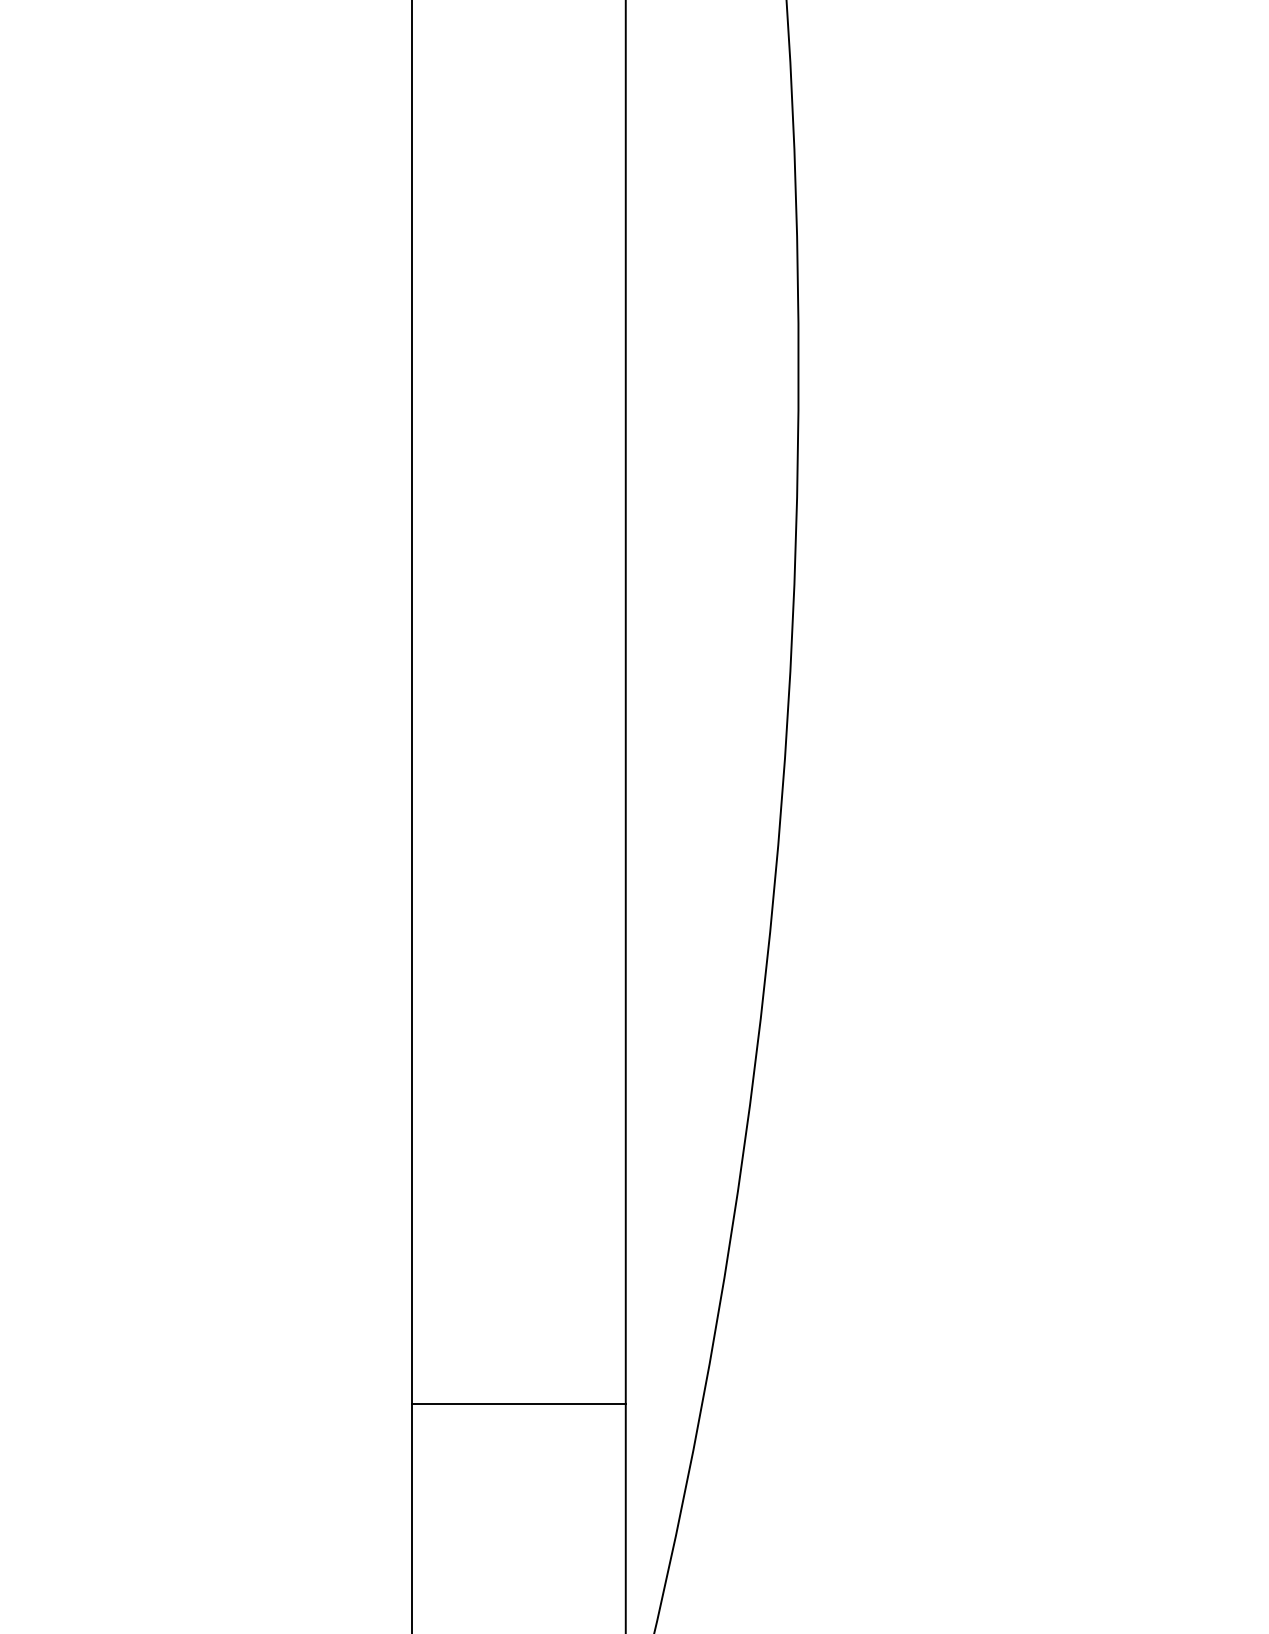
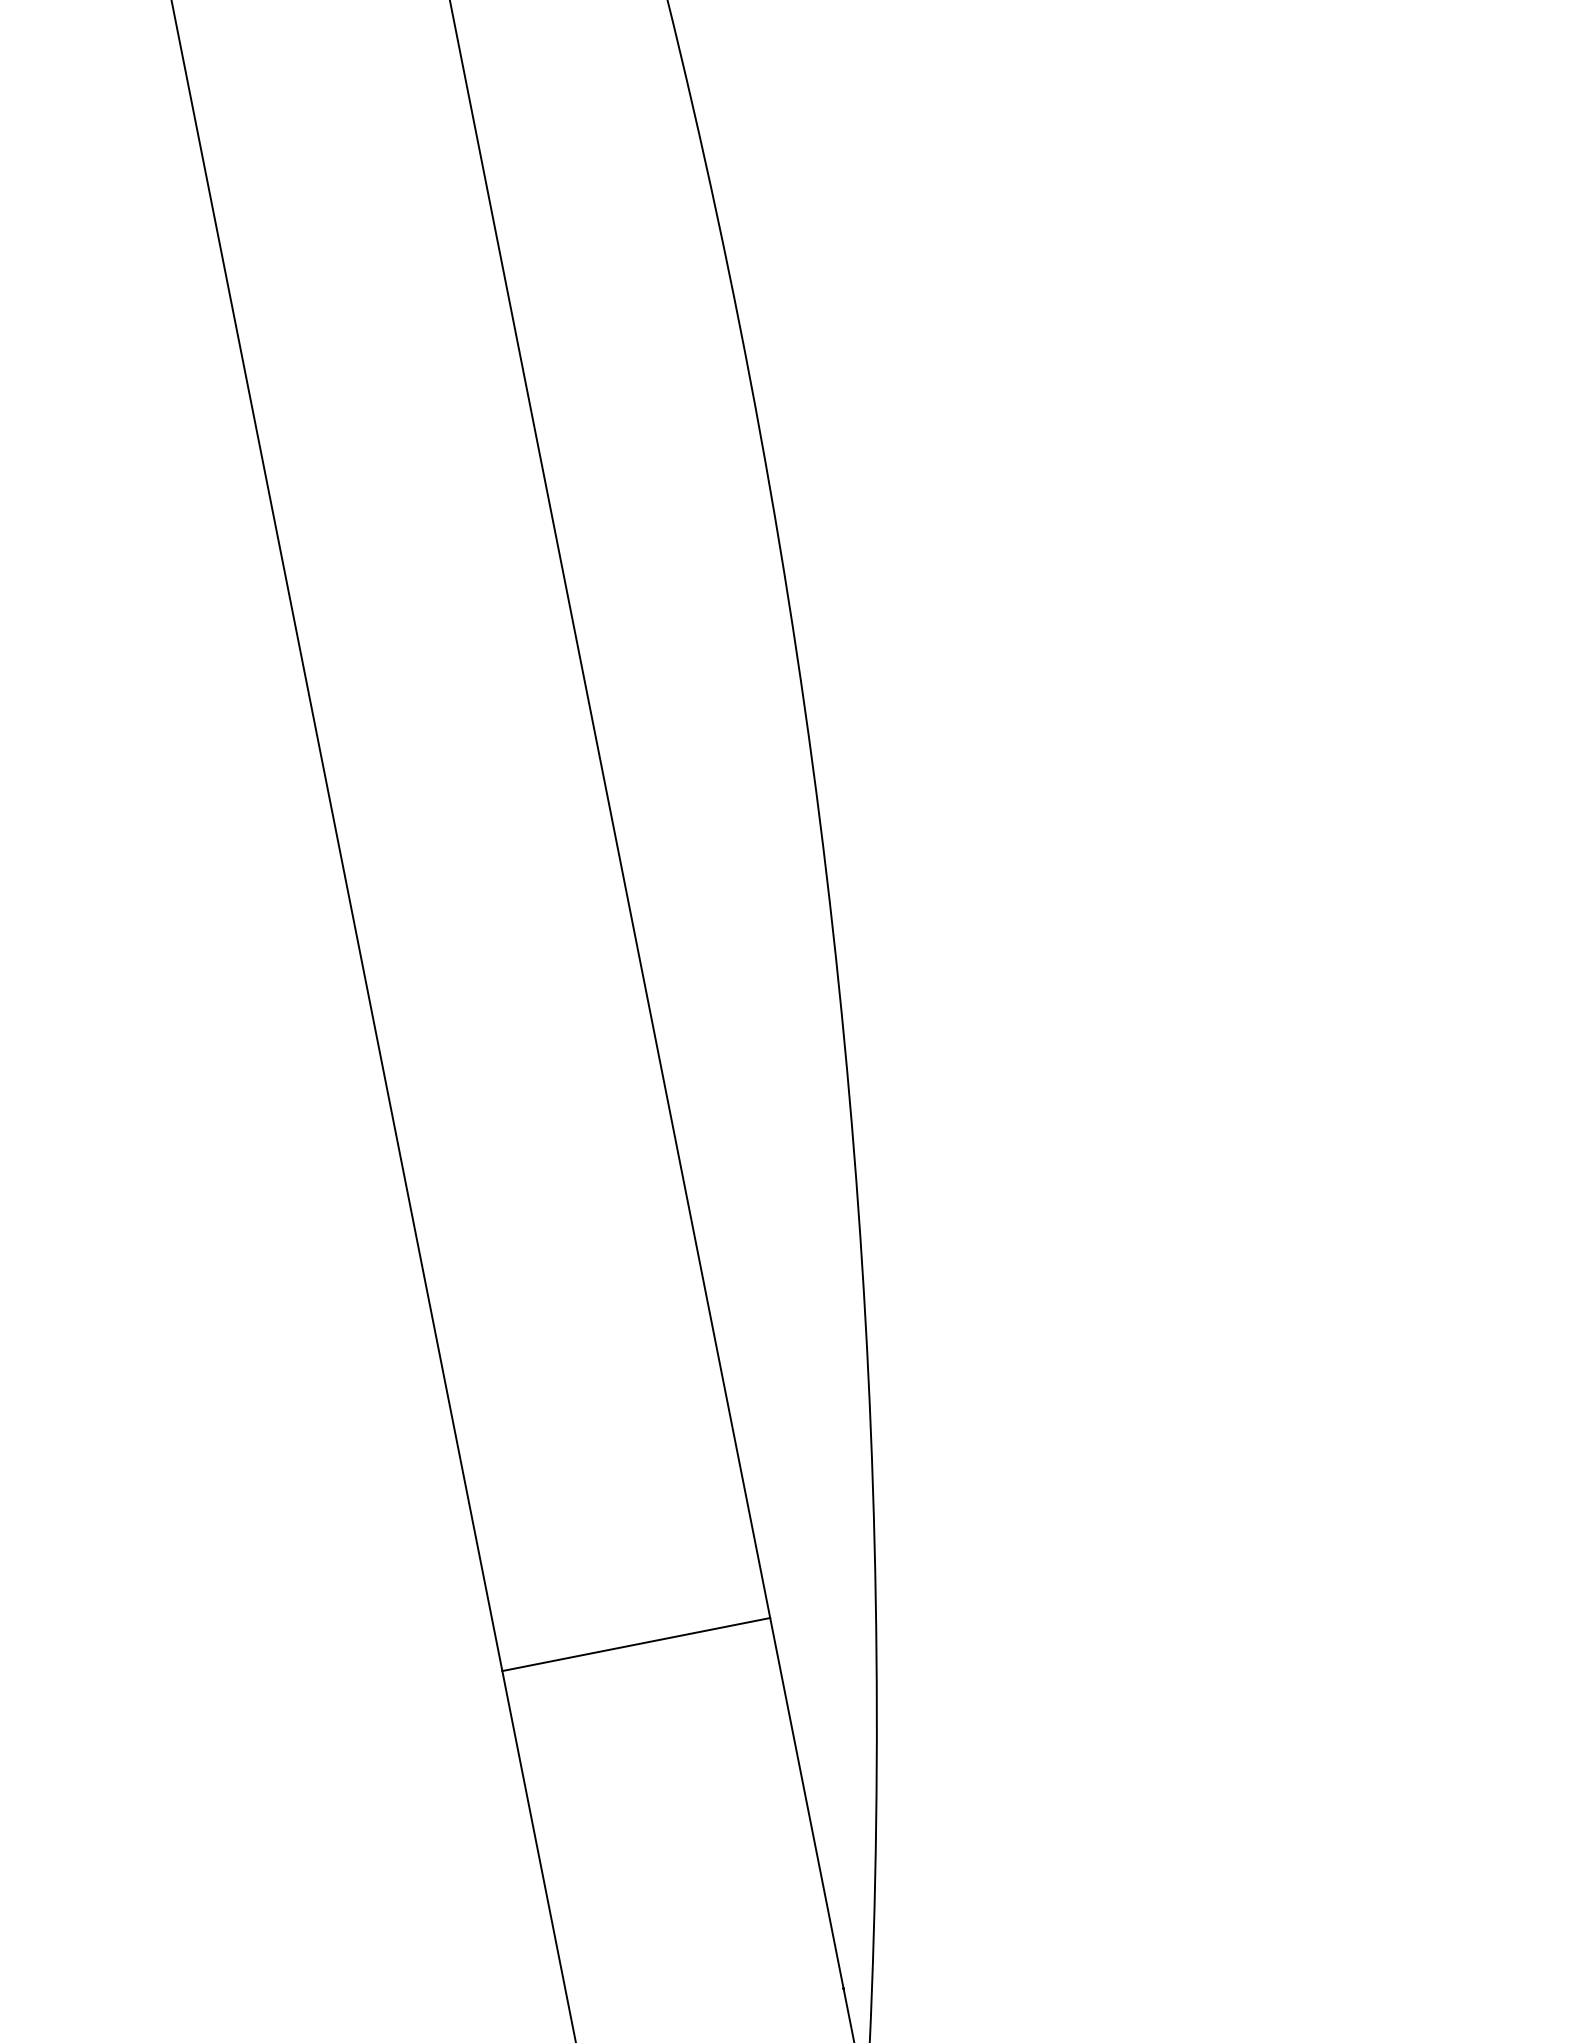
line: (518, 1403) -> (635, 1644), moved

